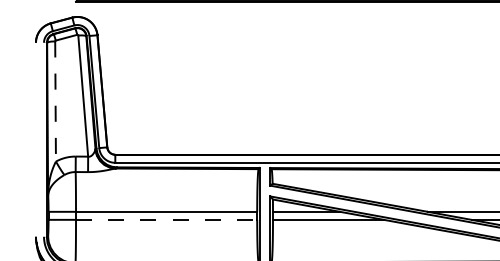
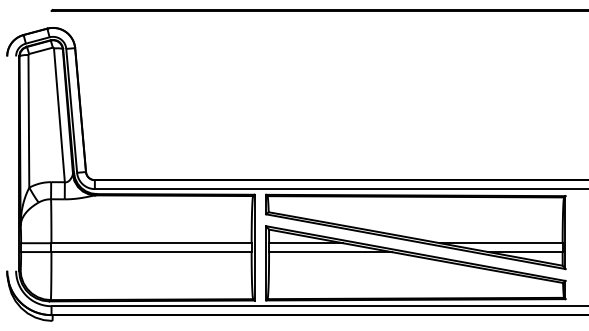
line: (55, 101) -> (28, 121), dashed -> solid
line: (167, 220) -> (152, 252), dashed -> solid

